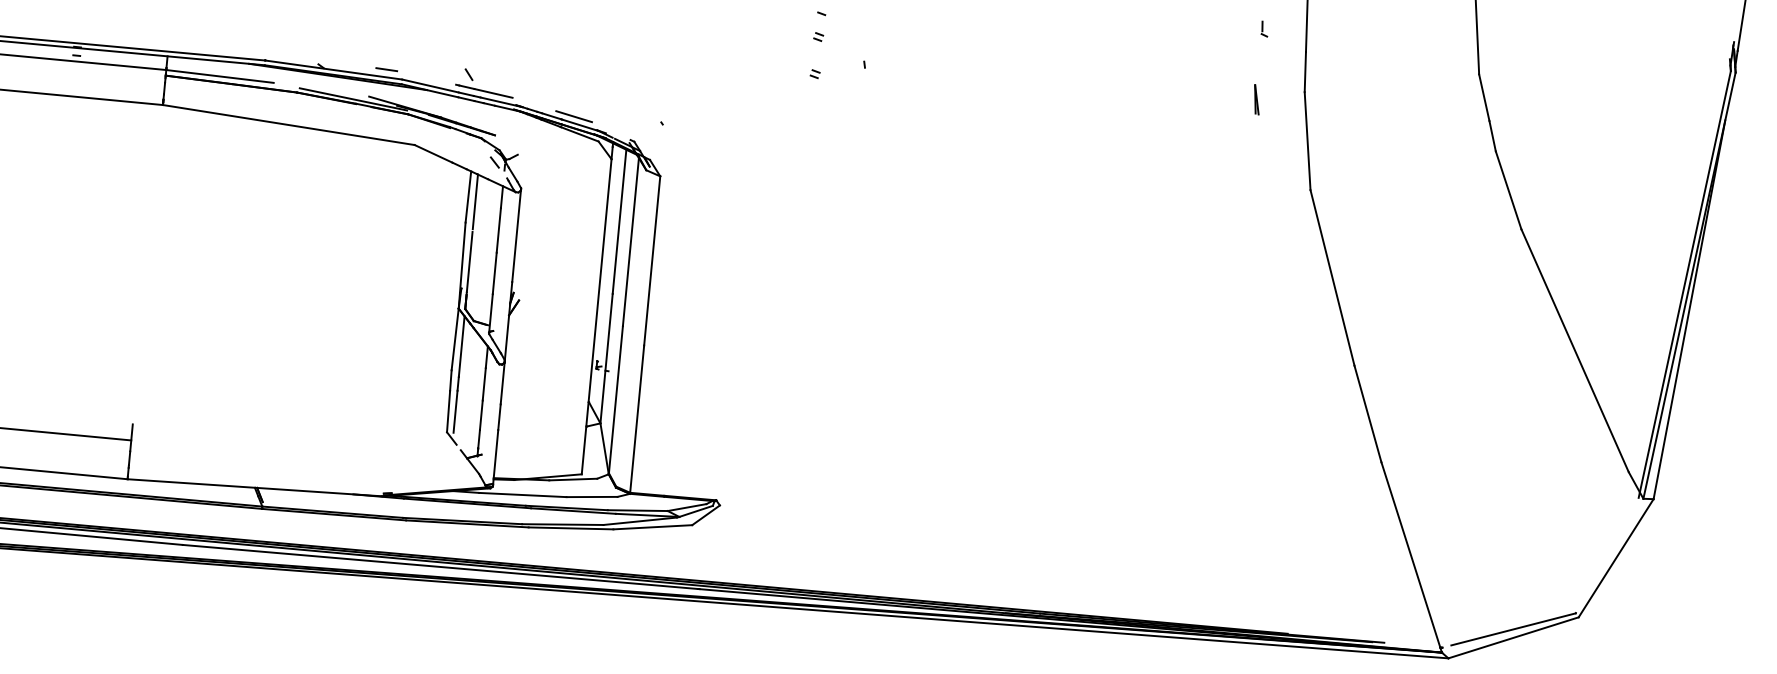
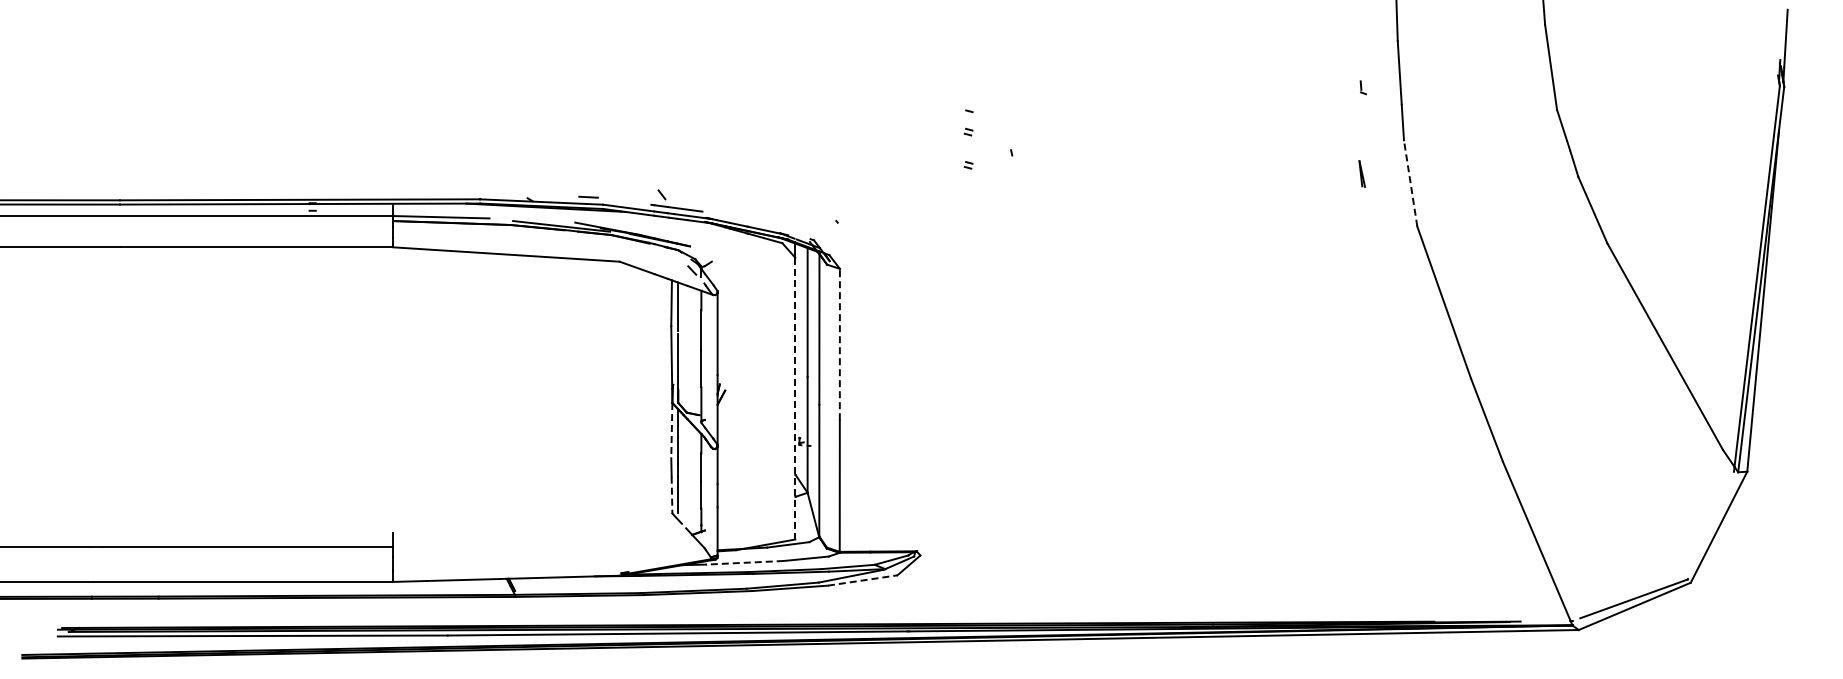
part: (1256, 99) -> (1361, 173), moved
line: (574, 115) -> (758, 222), removed
line: (1307, 141) -> (1410, 183), solid -> dashed
line: (651, 260) -> (839, 344), solid -> dashed
line: (596, 316) -> (795, 398), solid -> dashed
line: (454, 339) -> (671, 430), solid -> dashed
line: (449, 412) -> (672, 495), solid -> dashed
line: (522, 494) -> (744, 562), solid -> dashed
line: (653, 527) -> (863, 580), solid -> dashed

